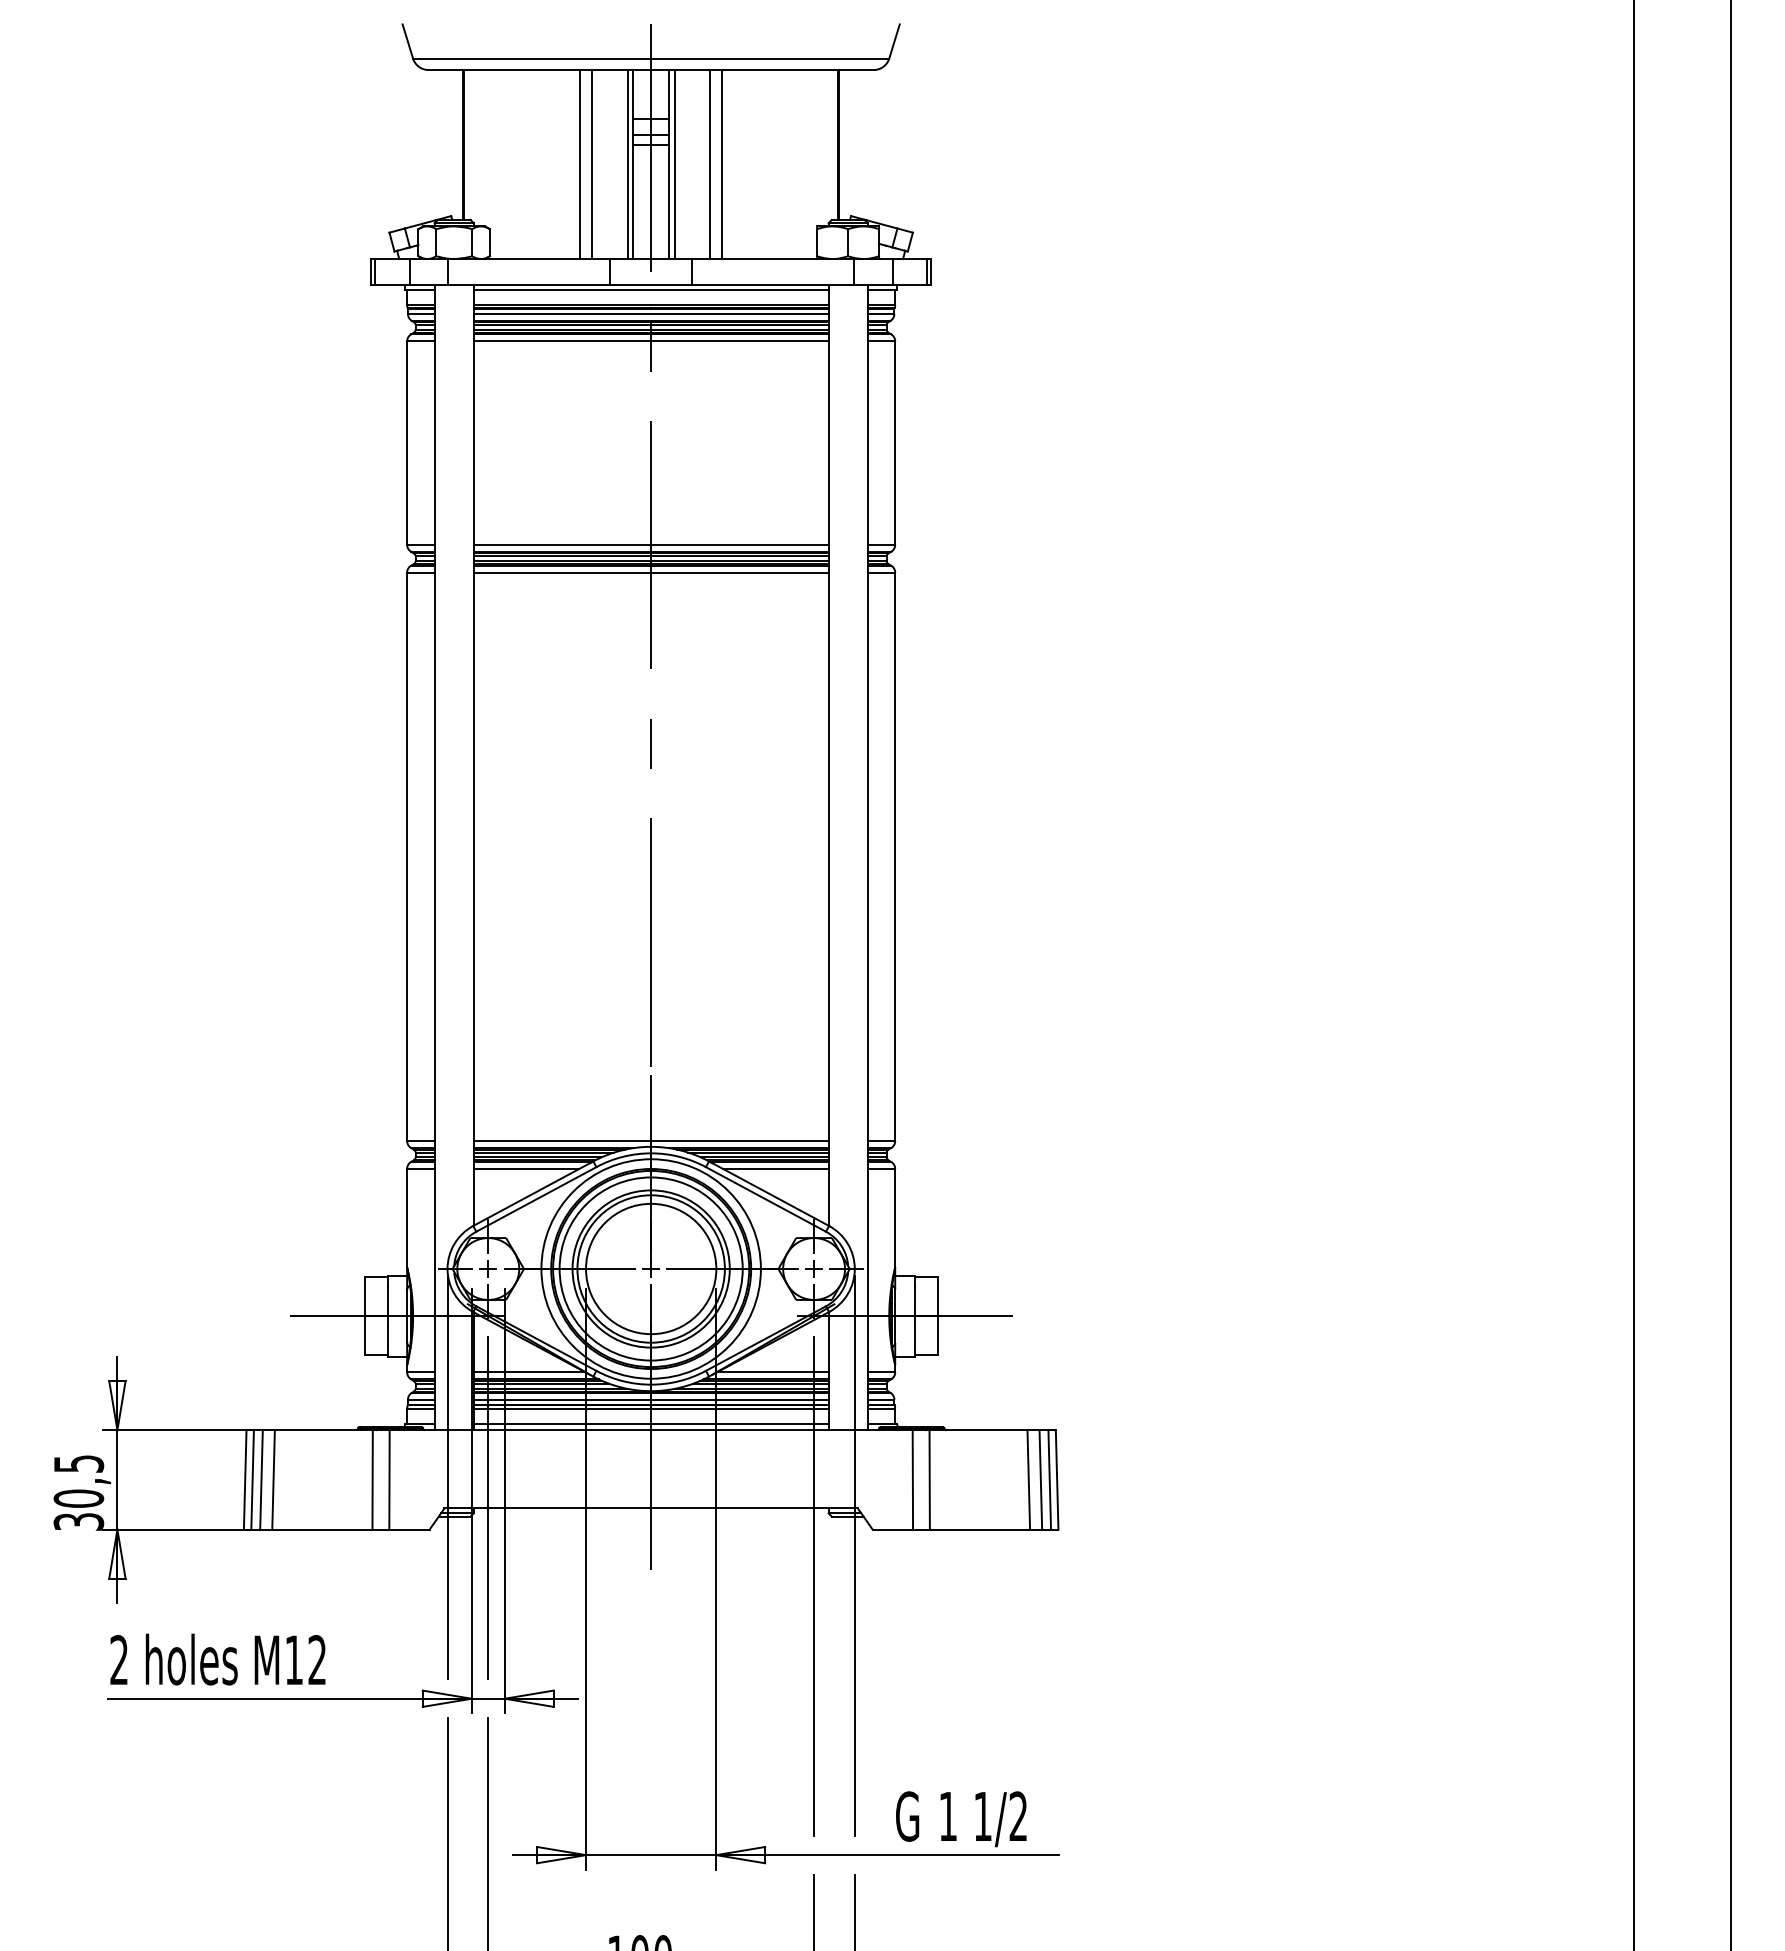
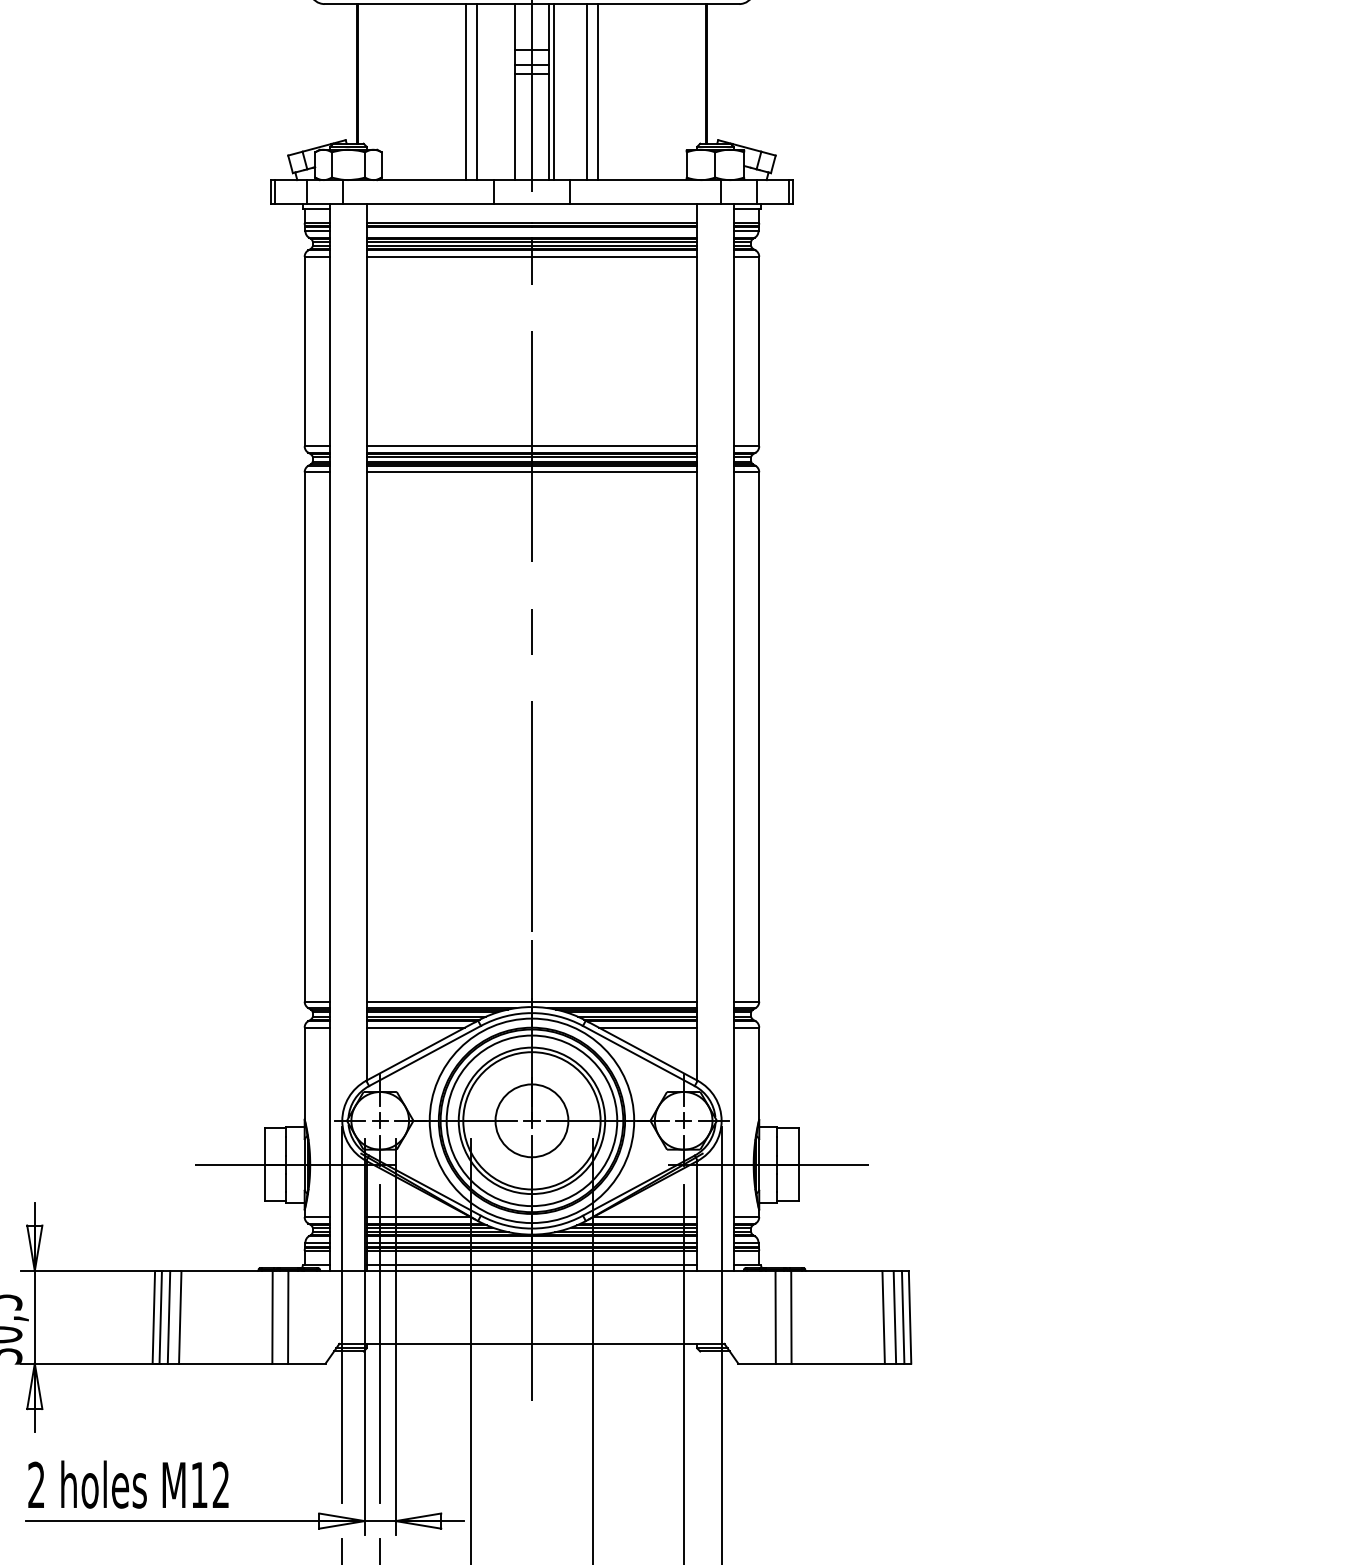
line: (627, 164) -> (509, 92), removed
line: (650, 289) -> (531, 208), removed
line: (650, 313) -> (531, 230), removed
circle: (651, 1268) -> (532, 1120), size x0.6

